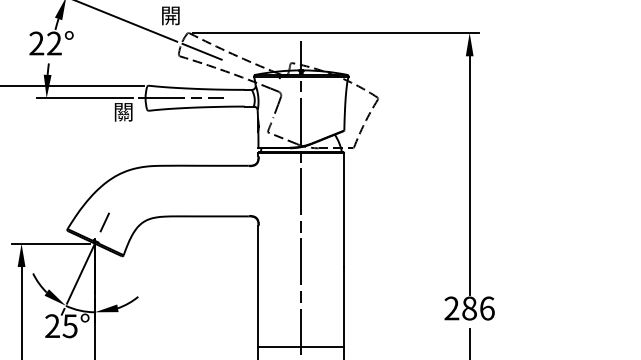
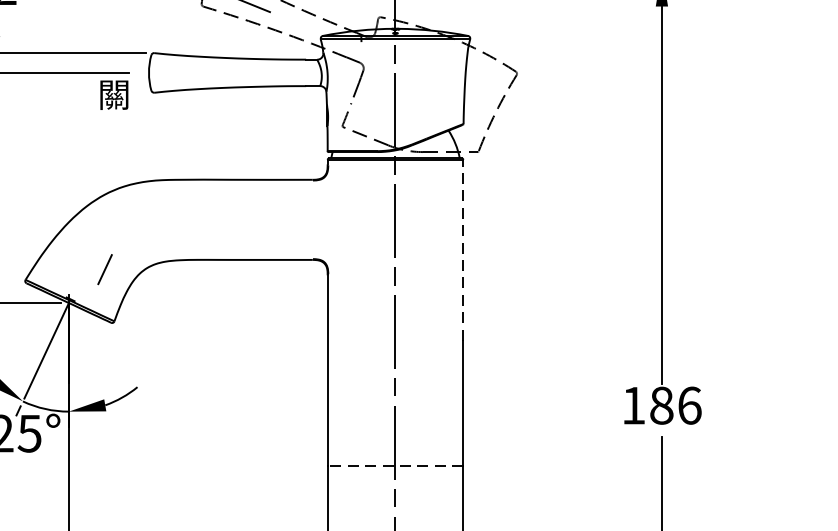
line: (181, 98) -> (205, 73), removed
line: (344, 209) -> (463, 248), solid -> dashed
line: (104, 222) -> (104, 269), moved
text: (451, 308) -> (633, 405), 286 -> 186
line: (301, 346) -> (395, 465), solid -> dashed

